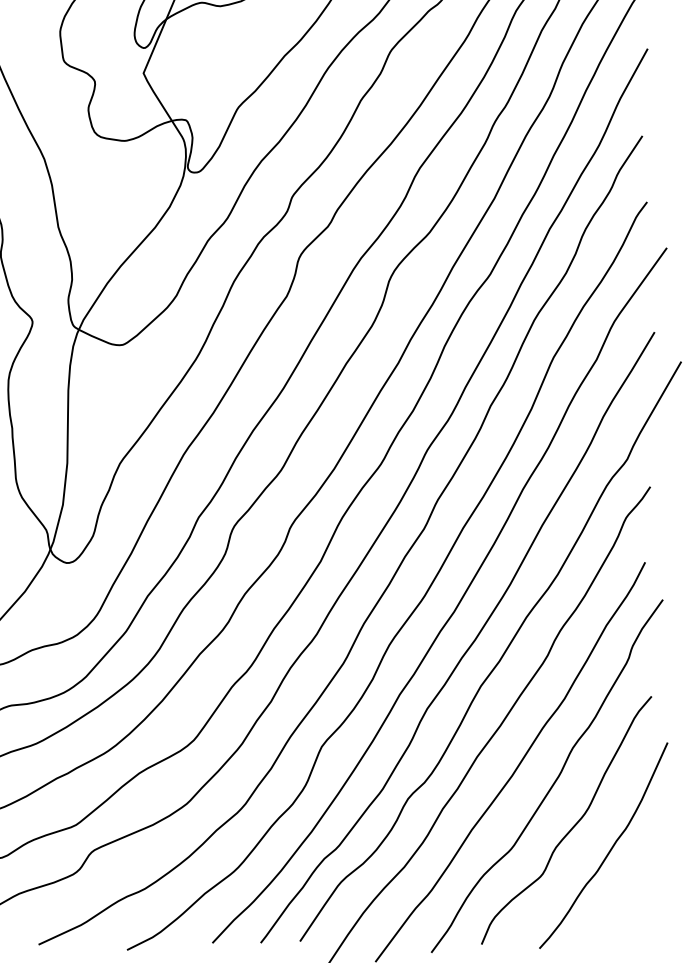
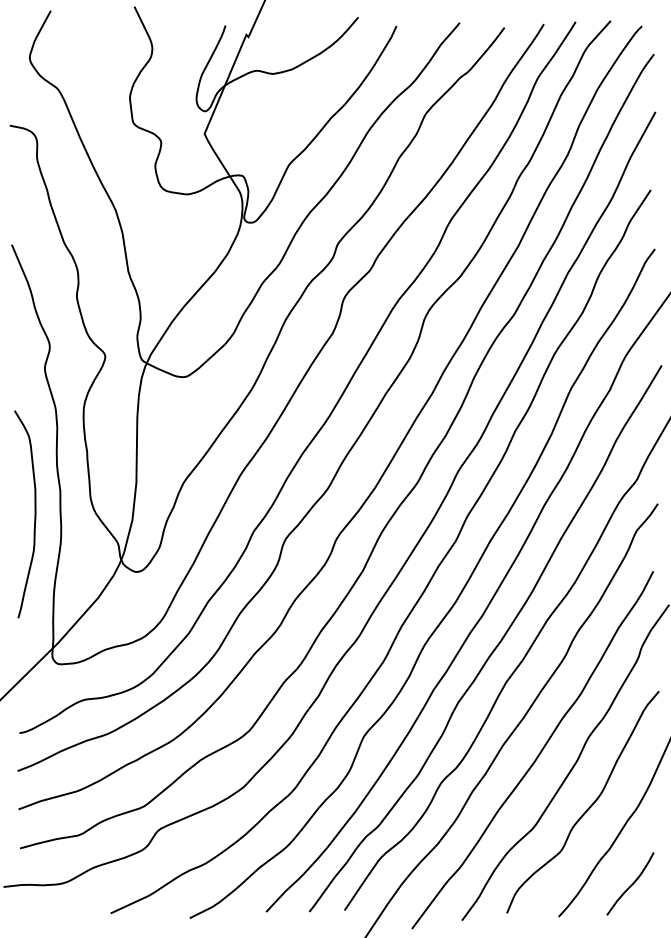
curve: (620, 912) -> (631, 884), added

